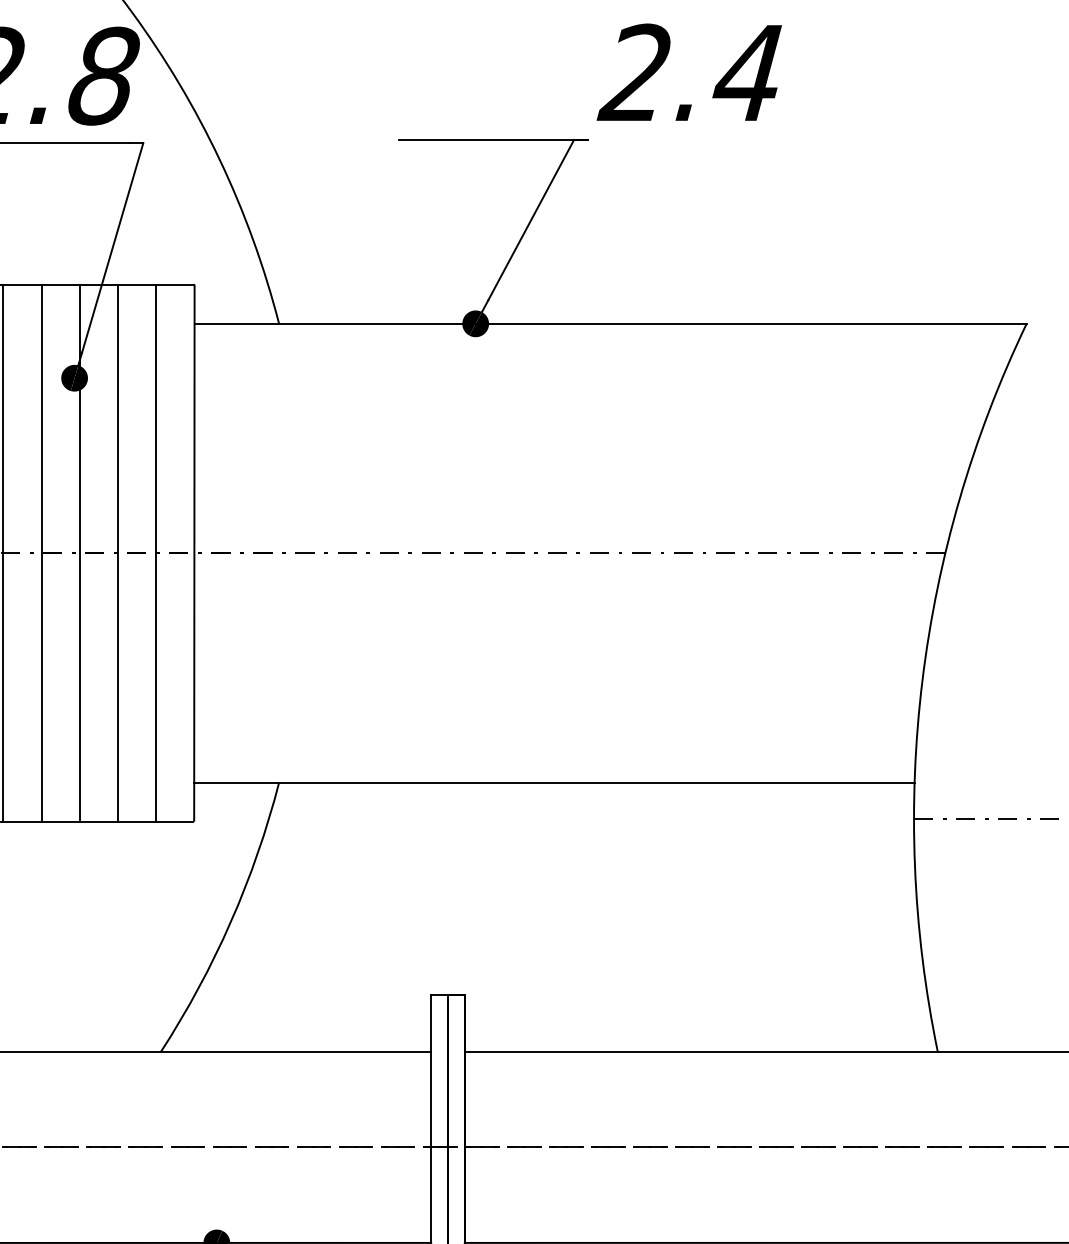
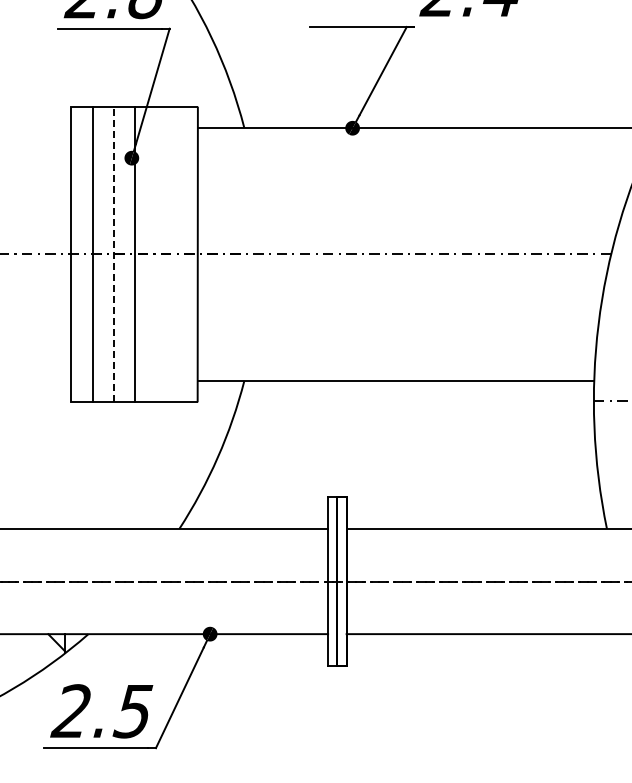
line: (41, 553) -> (113, 254), solid -> dashed
line: (117, 553) -> (155, 254), removed
line: (155, 553) -> (176, 254), removed

